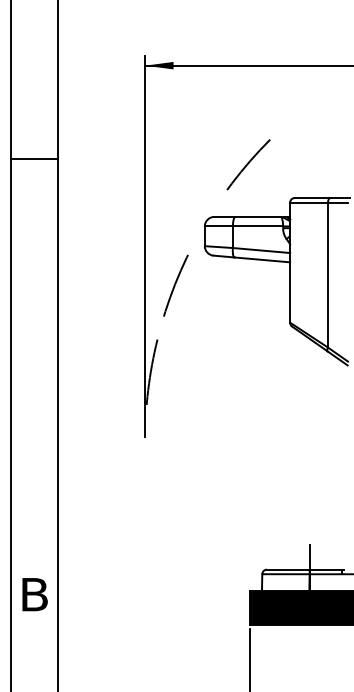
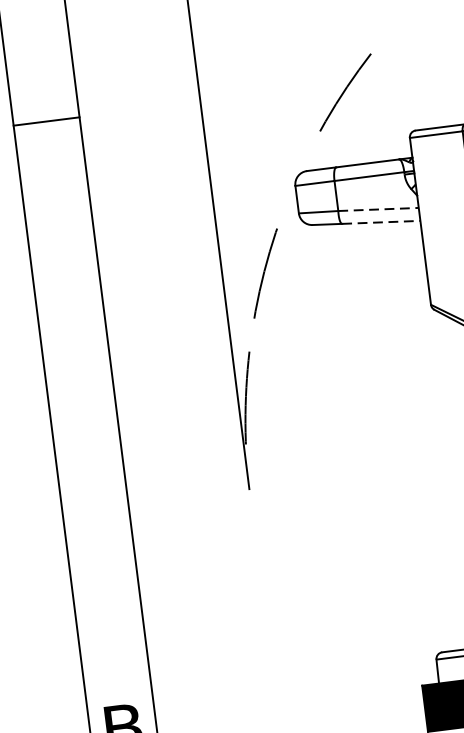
line: (261, 250) -> (378, 209), solid -> dashed
line: (262, 259) -> (381, 221), solid -> dashed

